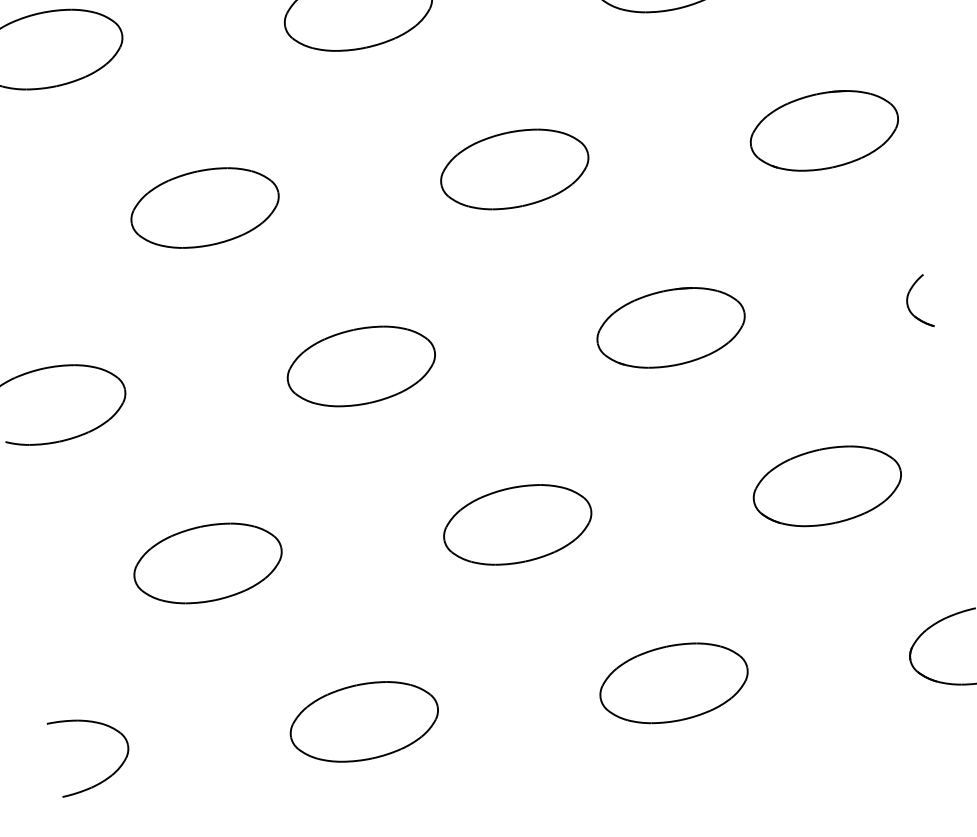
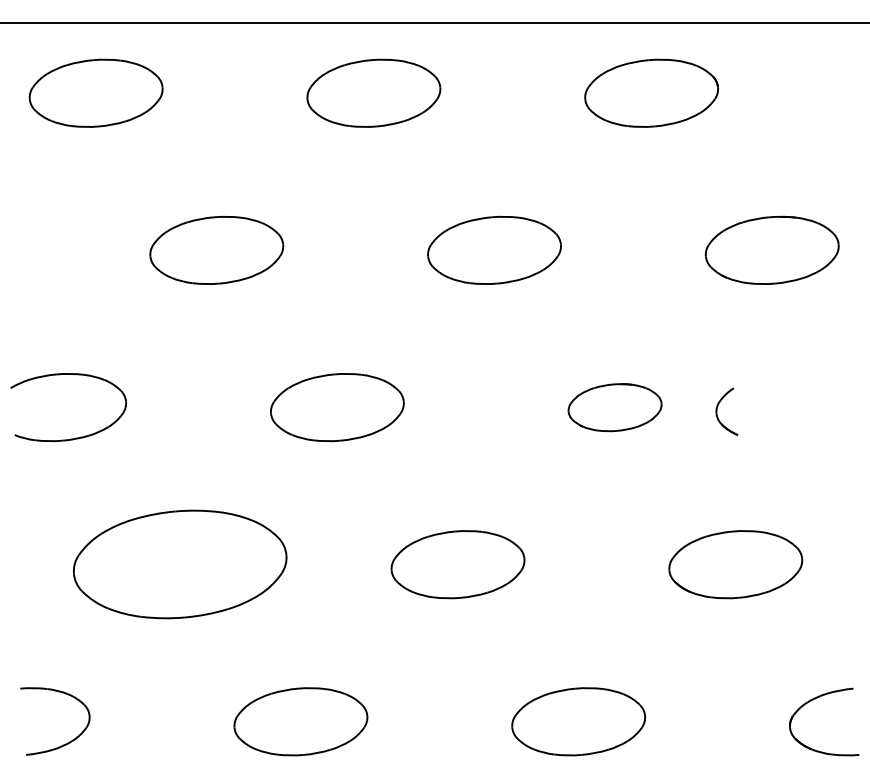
part: (908, 302) -> (717, 411), moved
part: (670, 327) -> (614, 407), size x0.7
part: (208, 563) -> (180, 564), size x1.6

